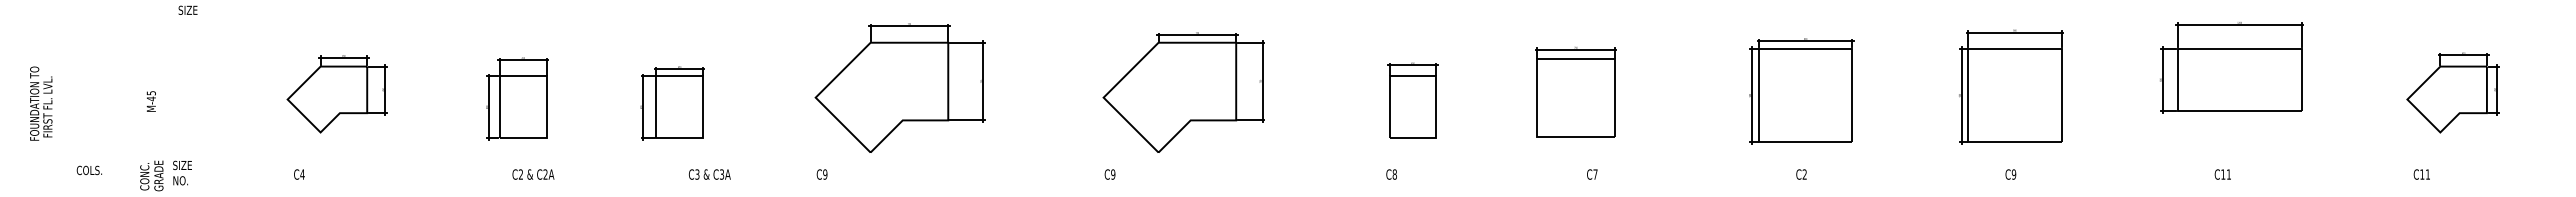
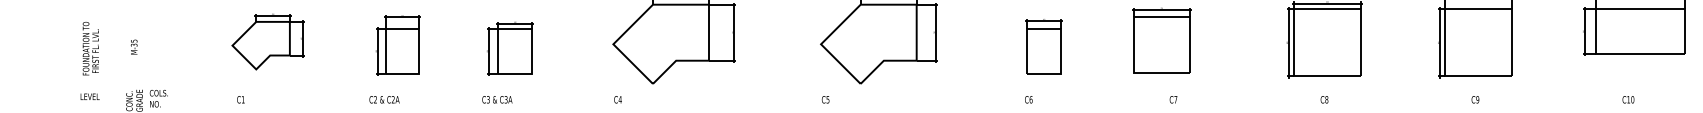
text: (150, 98) -> (133, 44), M-45 -> M-35
text: (41, 103) -> (91, 48), moved
text: (185, 165) -> (158, 93), SIZE -> COLS.
text: (89, 170) -> (89, 96), COLS. -> LEVEL
text: (302, 174) -> (243, 99), C4 -> C1
text: (533, 174) -> (384, 99), moved
text: (709, 174) -> (497, 99), moved
text: (825, 174) -> (620, 99), C9 -> C4
text: (1113, 174) -> (828, 99), C9 -> C5
text: (1394, 174) -> (1030, 99), C8 -> C6
text: (1804, 174) -> (1326, 99), C2 -> C8
text: (2228, 174) -> (1632, 99), C11 -> C10

